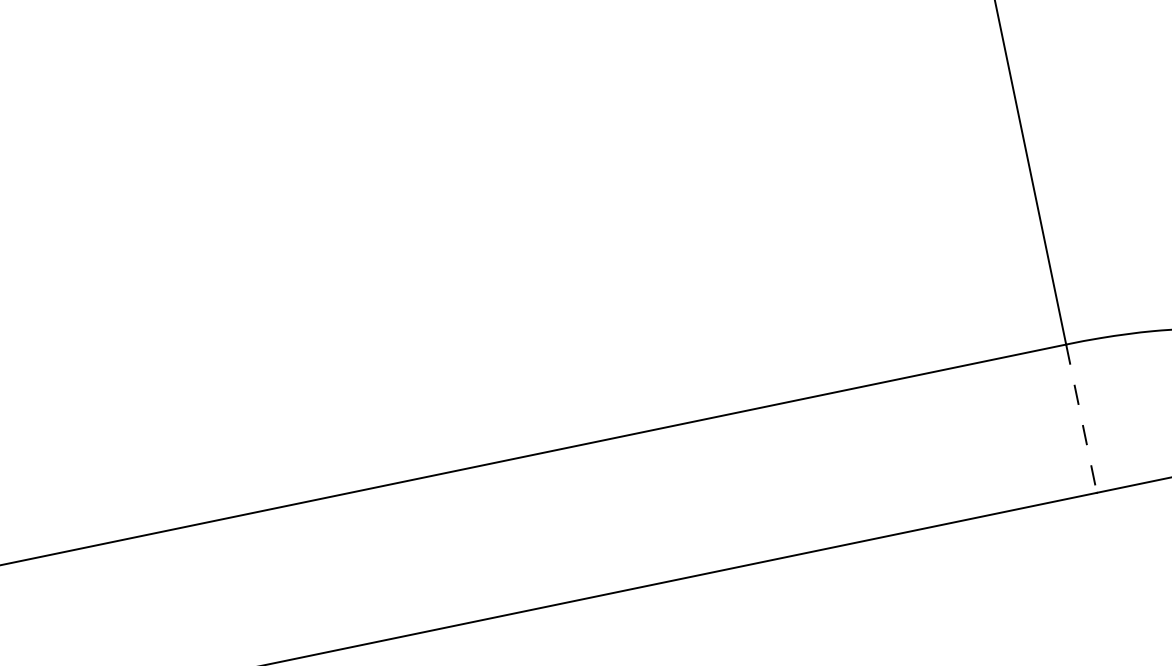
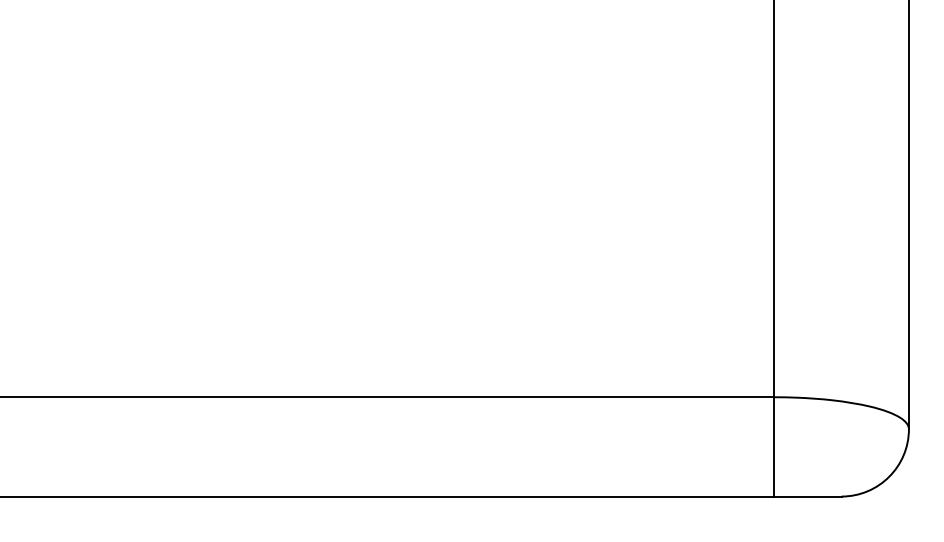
line: (1081, 417) -> (774, 446), dashed -> solid

